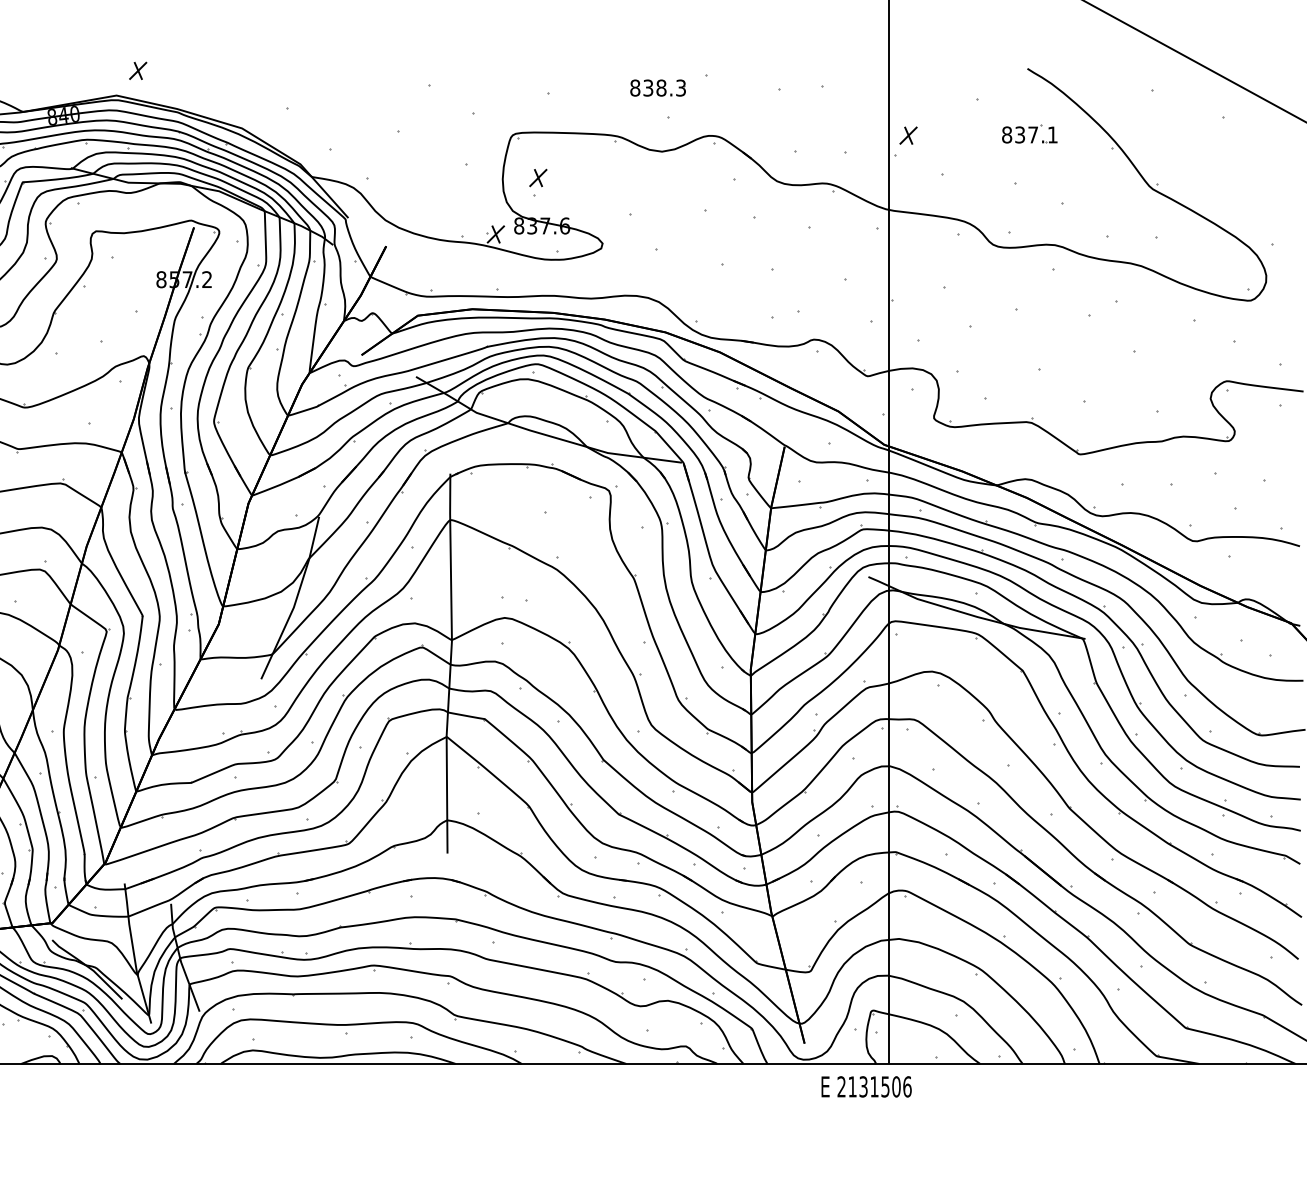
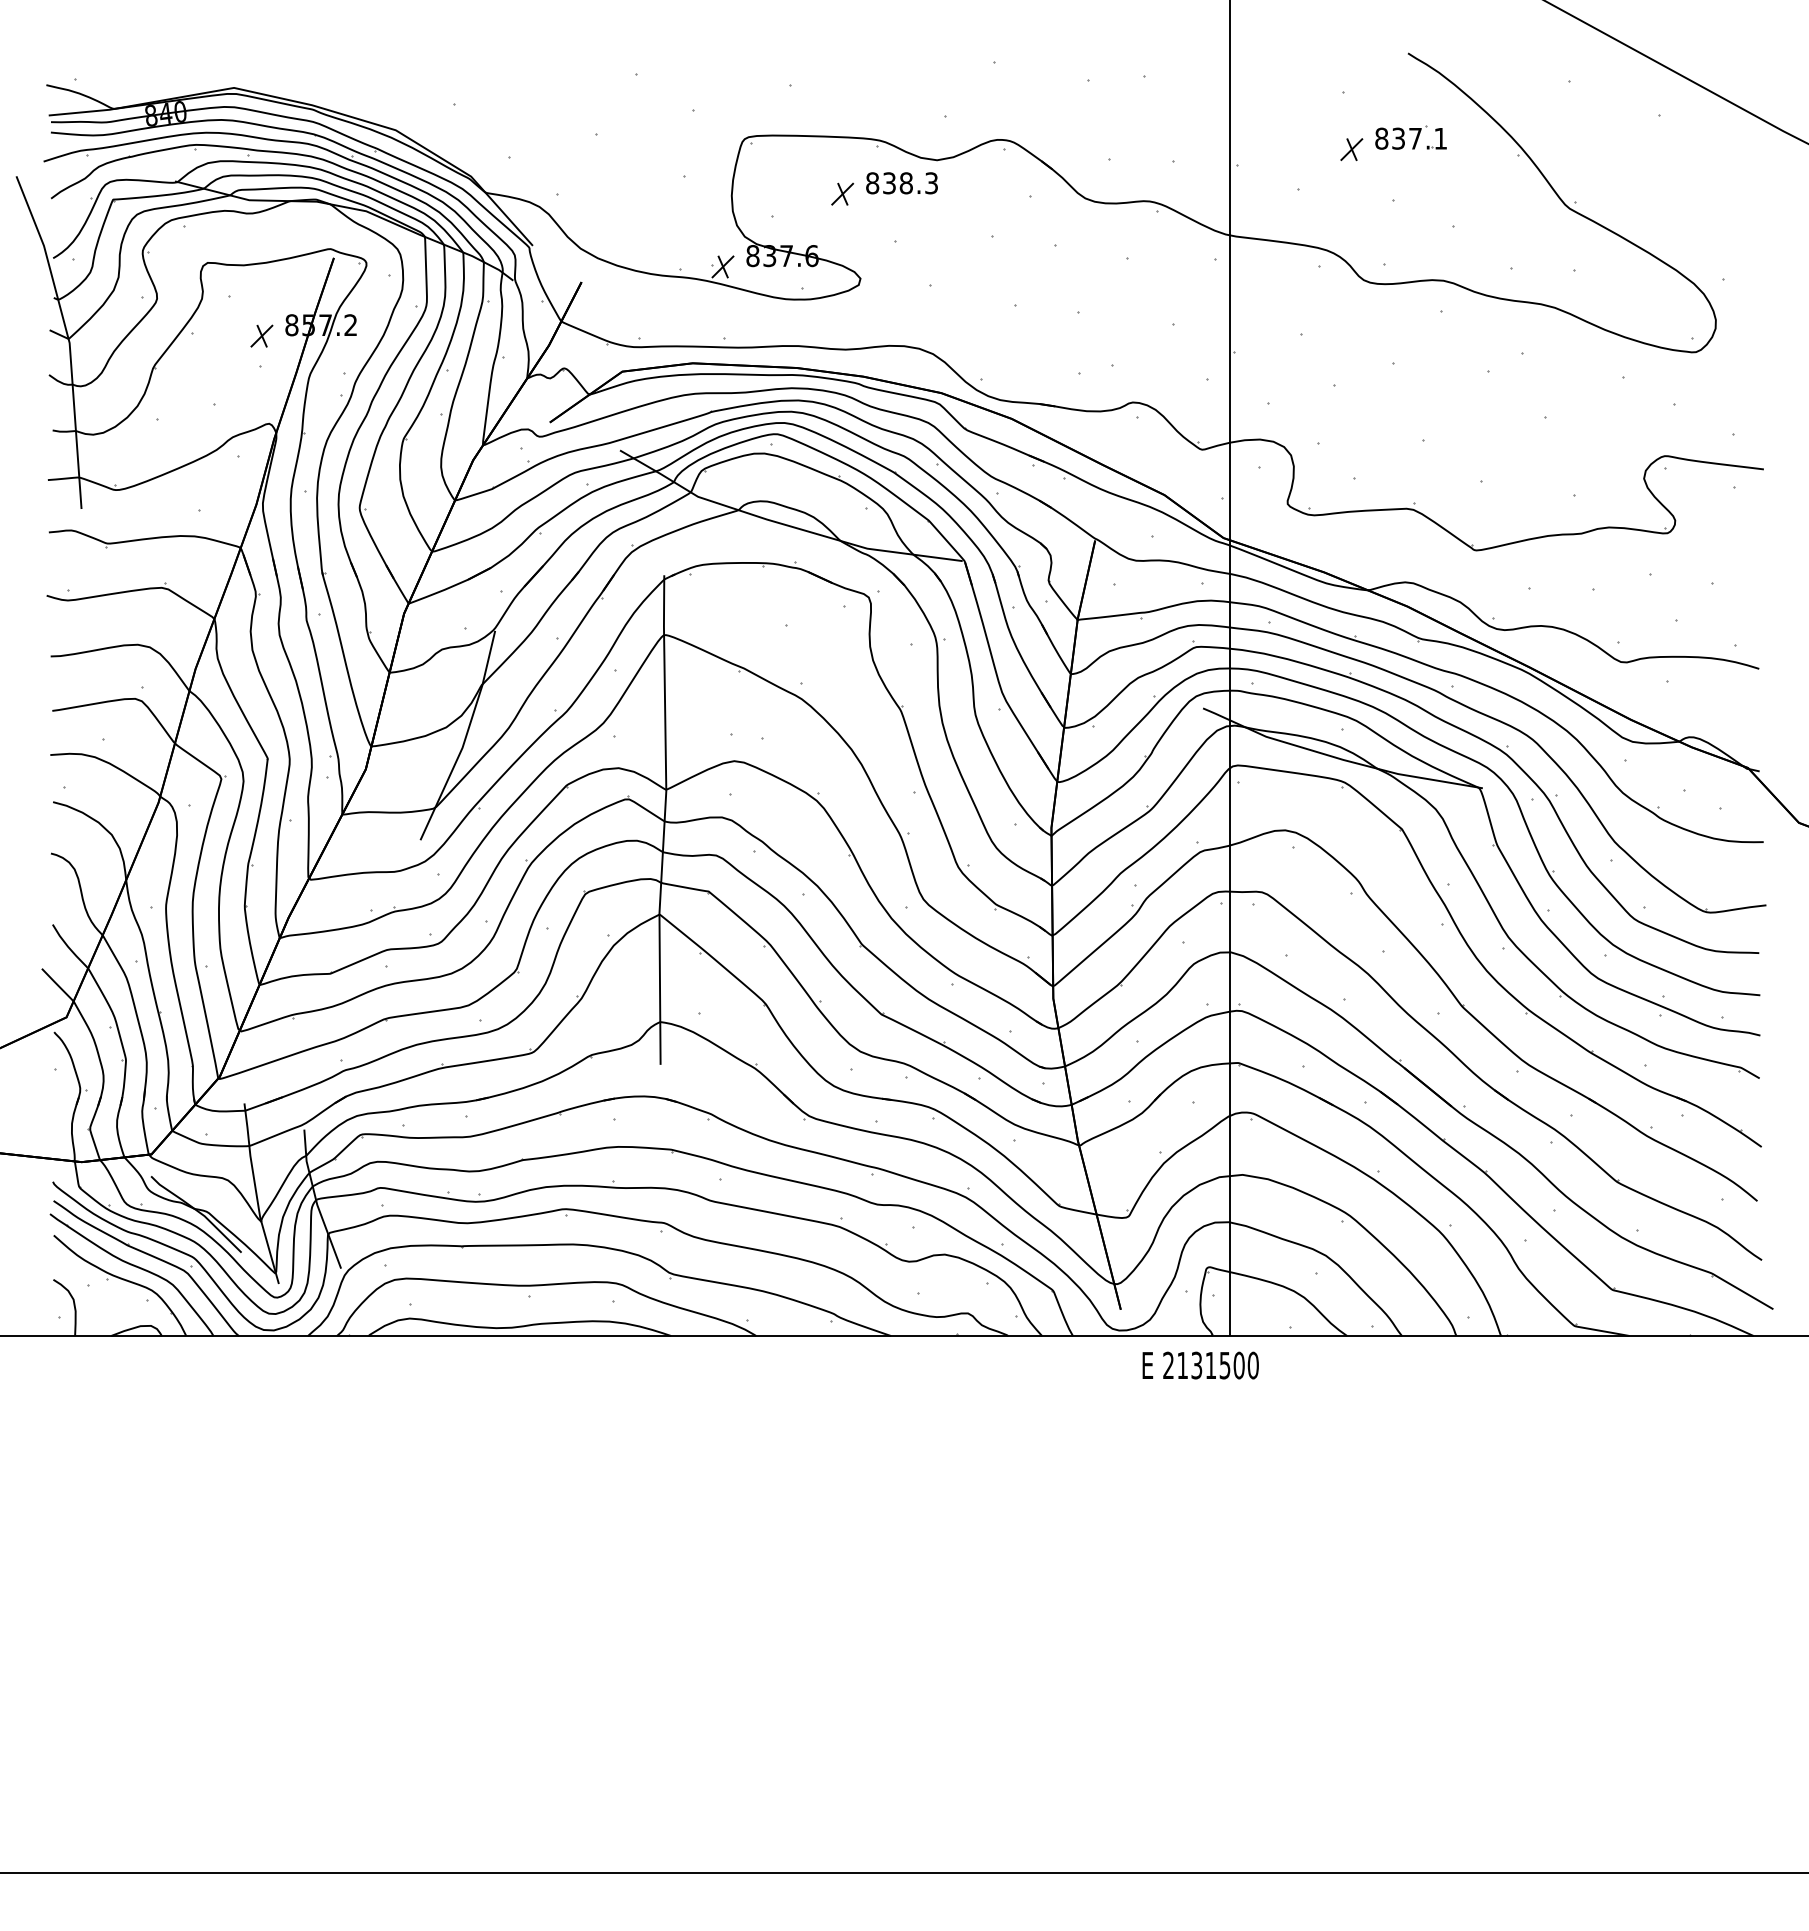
part: (137, 70) -> (261, 335), moved
part: (657, 88) -> (901, 183), moved
part: (908, 135) -> (1351, 149), moved
part: (538, 177) -> (842, 193), moved
text: (906, 1086) -> (1252, 1365), 2131506 -> 2131500

